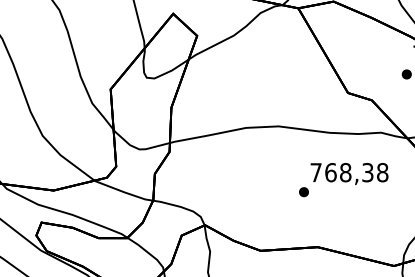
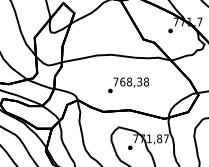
text: (343, 180) -> (128, 85), moved

